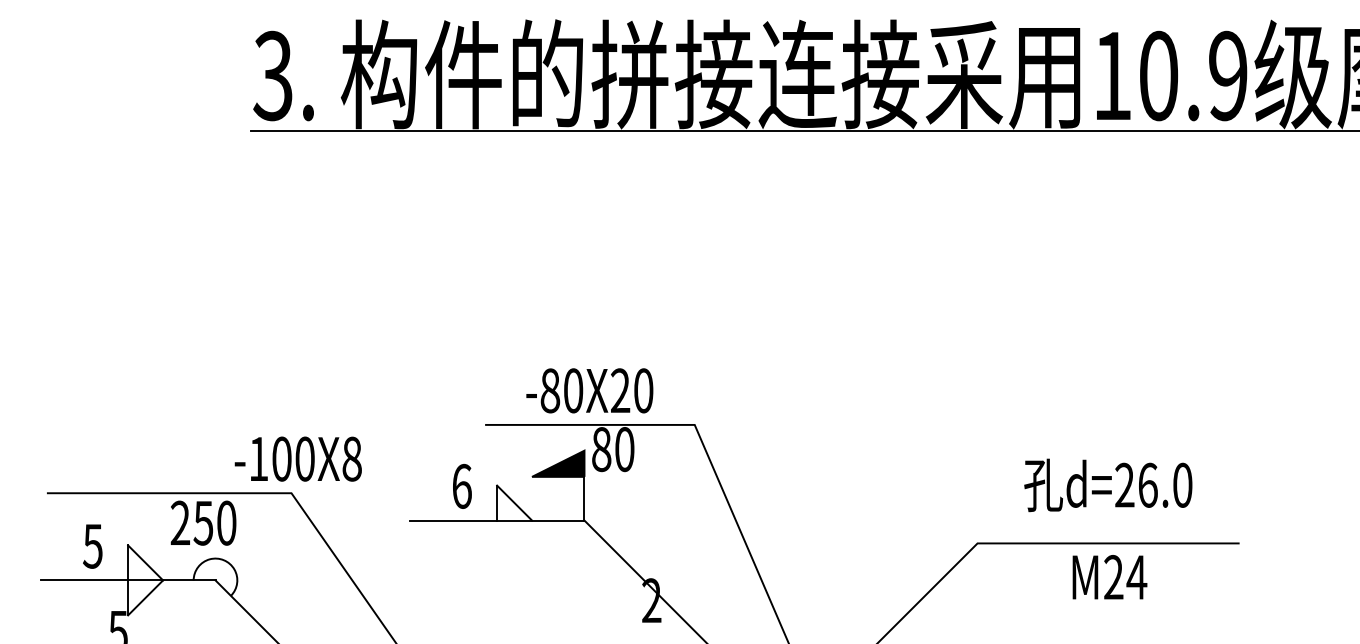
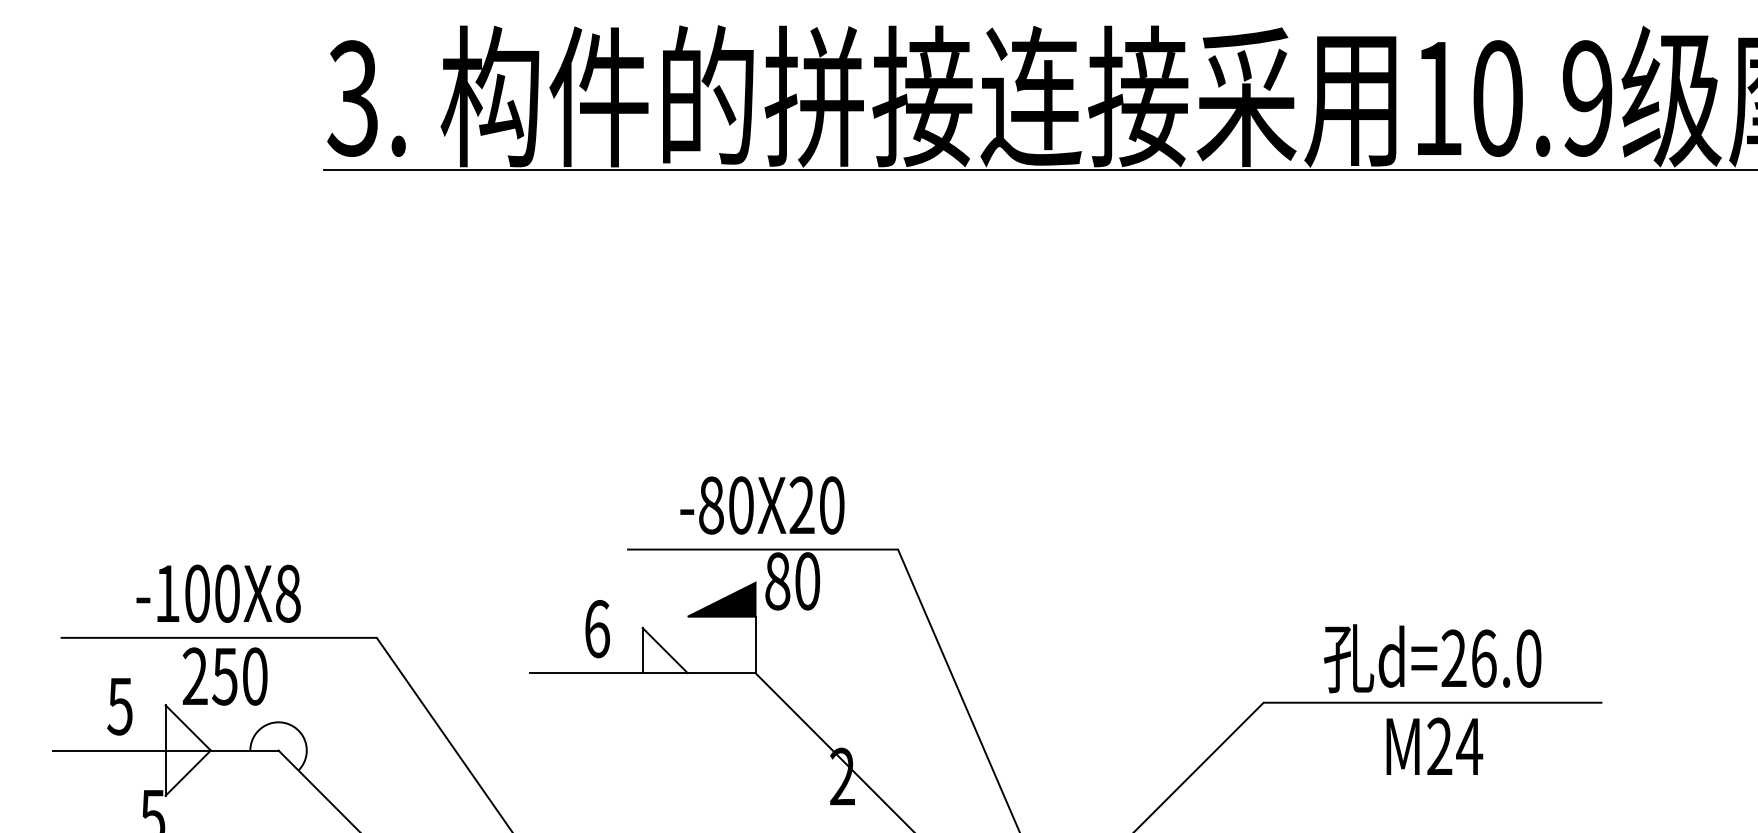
text: (298, 458) -> (218, 593), moved
text: (1108, 485) -> (1432, 658), moved
text: (203, 523) -> (224, 676), moved

